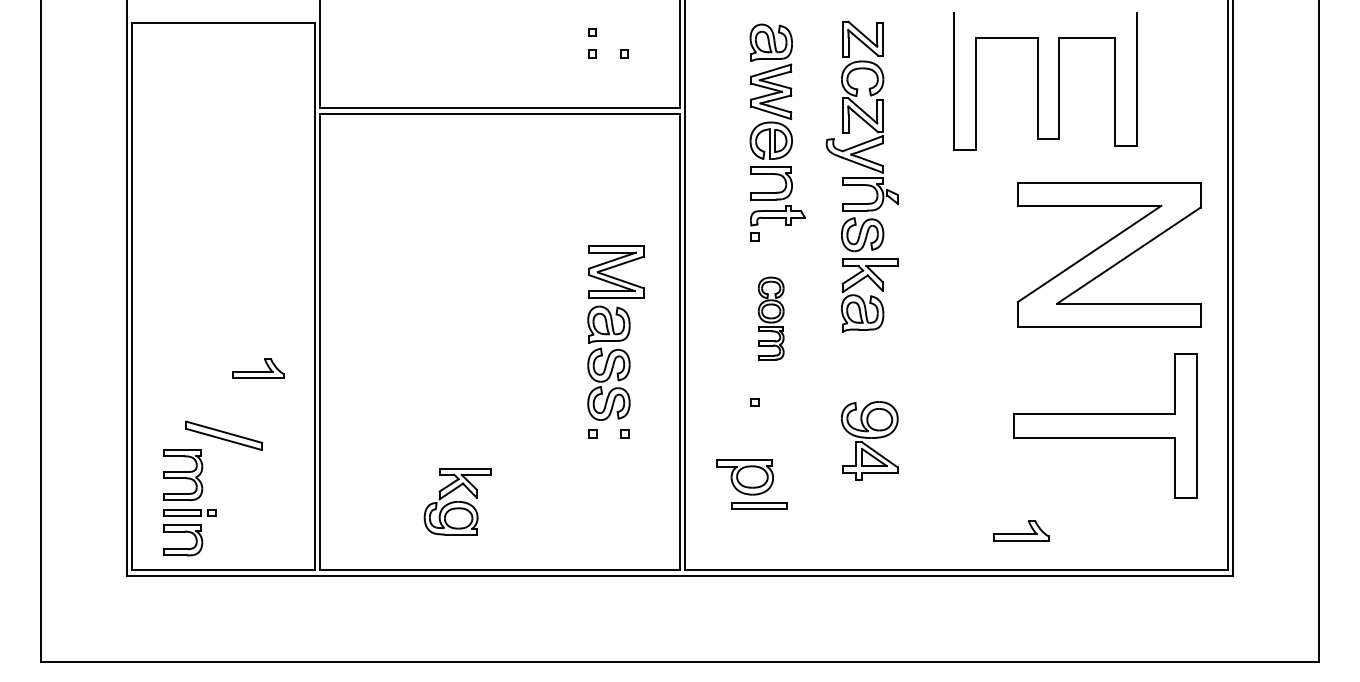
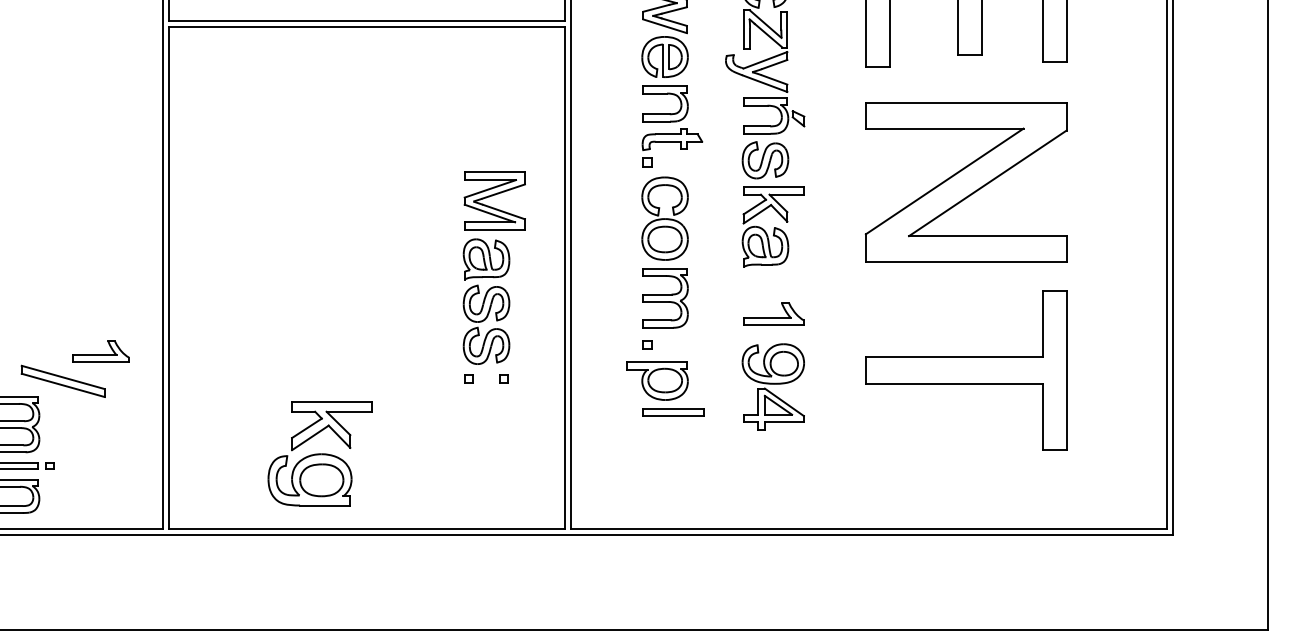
part: (1108, 254) -> (965, 182), moved
part: (770, 318) -> (664, 252), size x1.67
part: (258, 368) -> (101, 351), moved
part: (1105, 425) -> (966, 370), moved
part: (751, 484) -> (664, 388), moved
part: (457, 501) -> (320, 453), size x1.43
part: (1021, 530) -> (774, 314), moved

